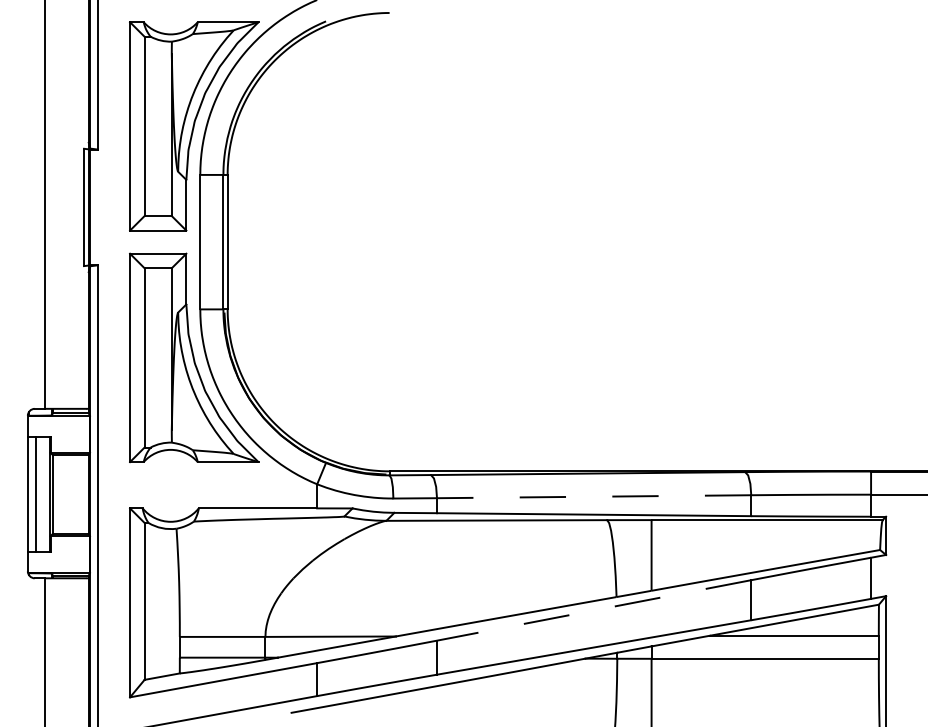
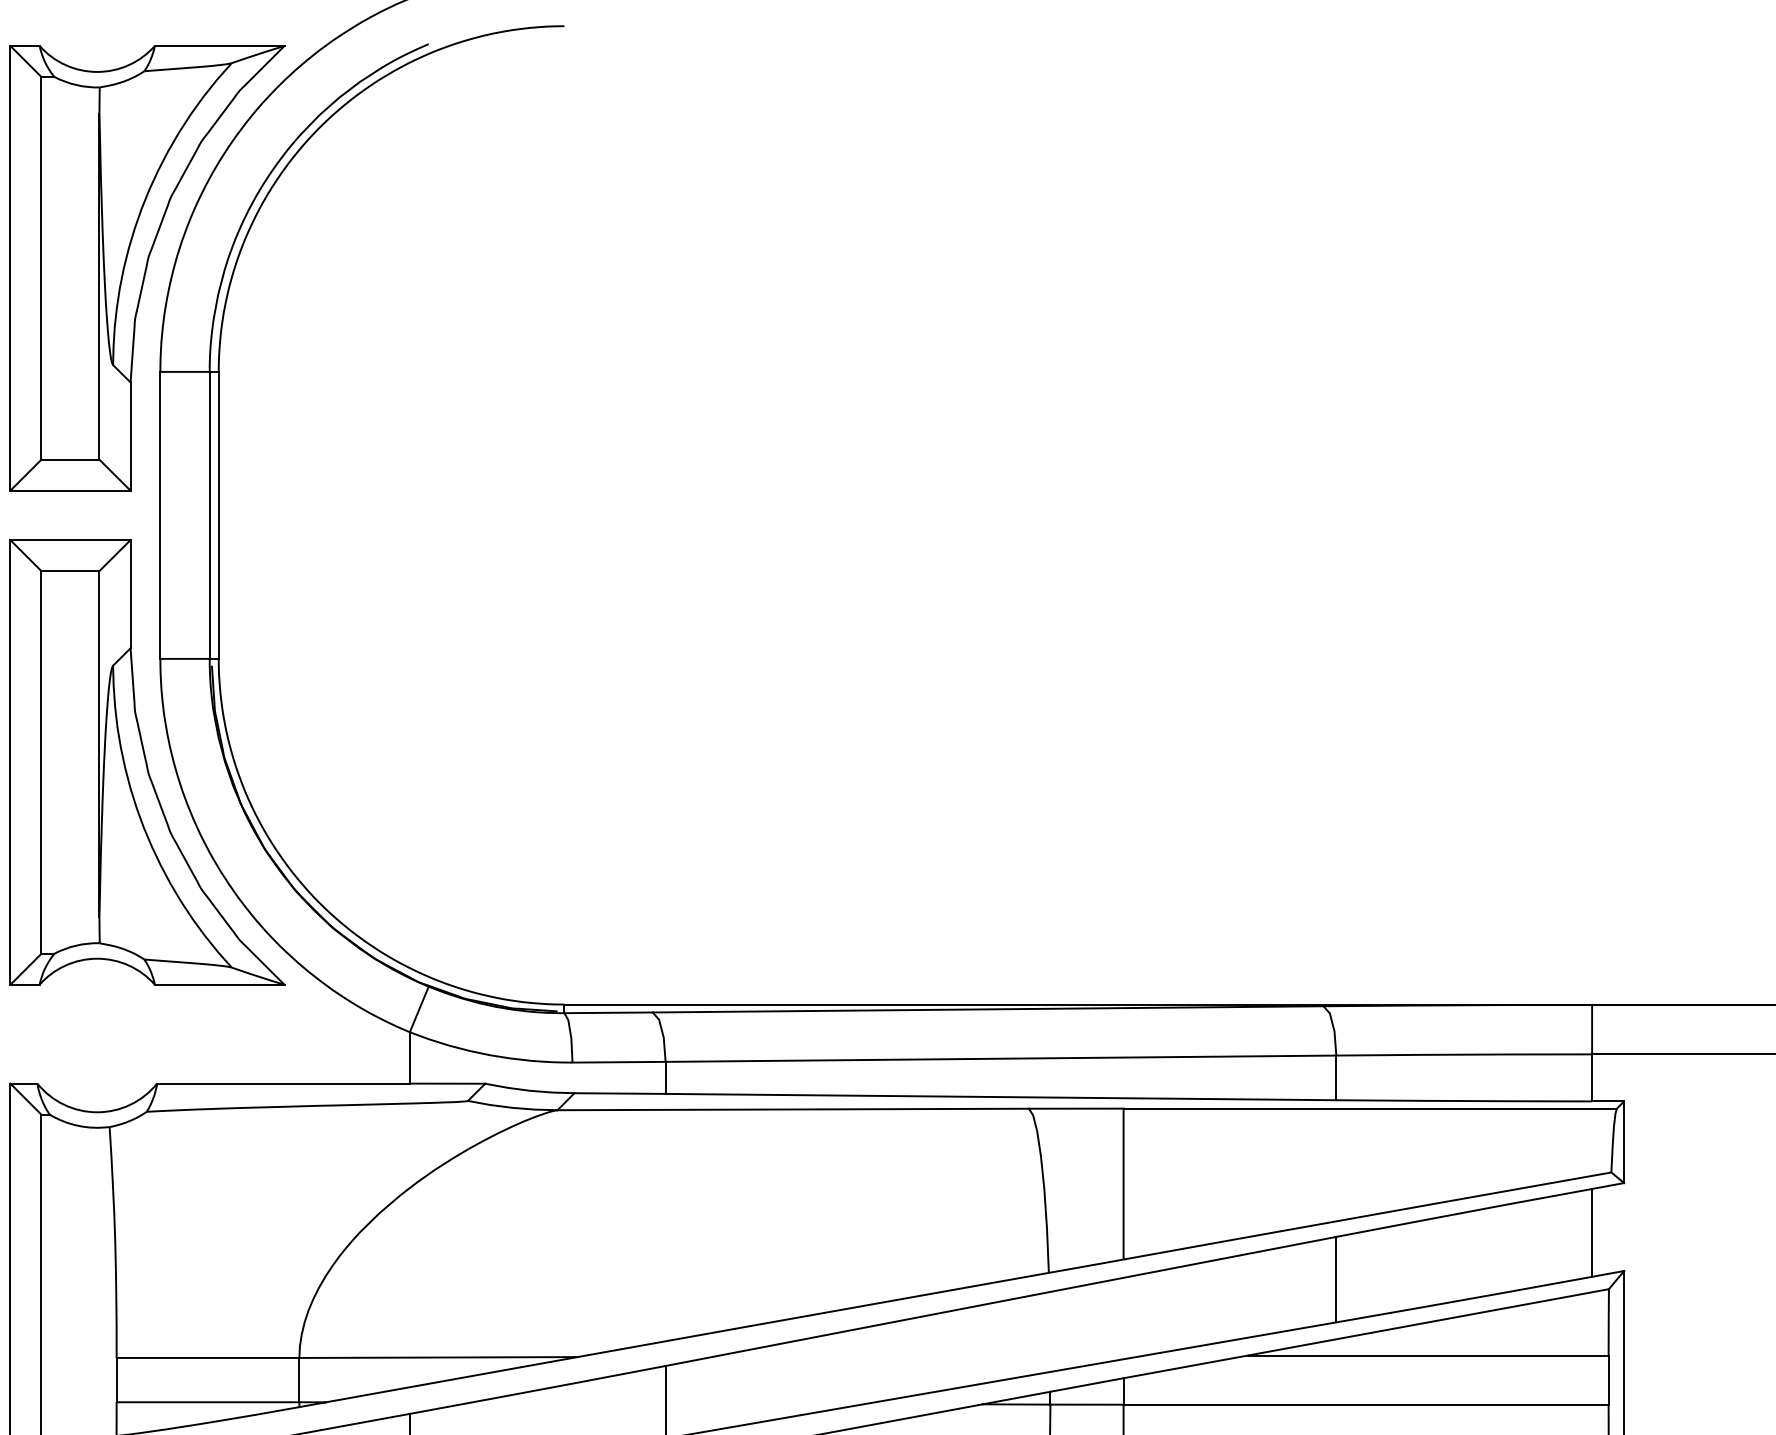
line: (593, 496) -> (999, 1058), dashed -> solid
line: (594, 610) -> (1001, 1301), dashed -> solid

